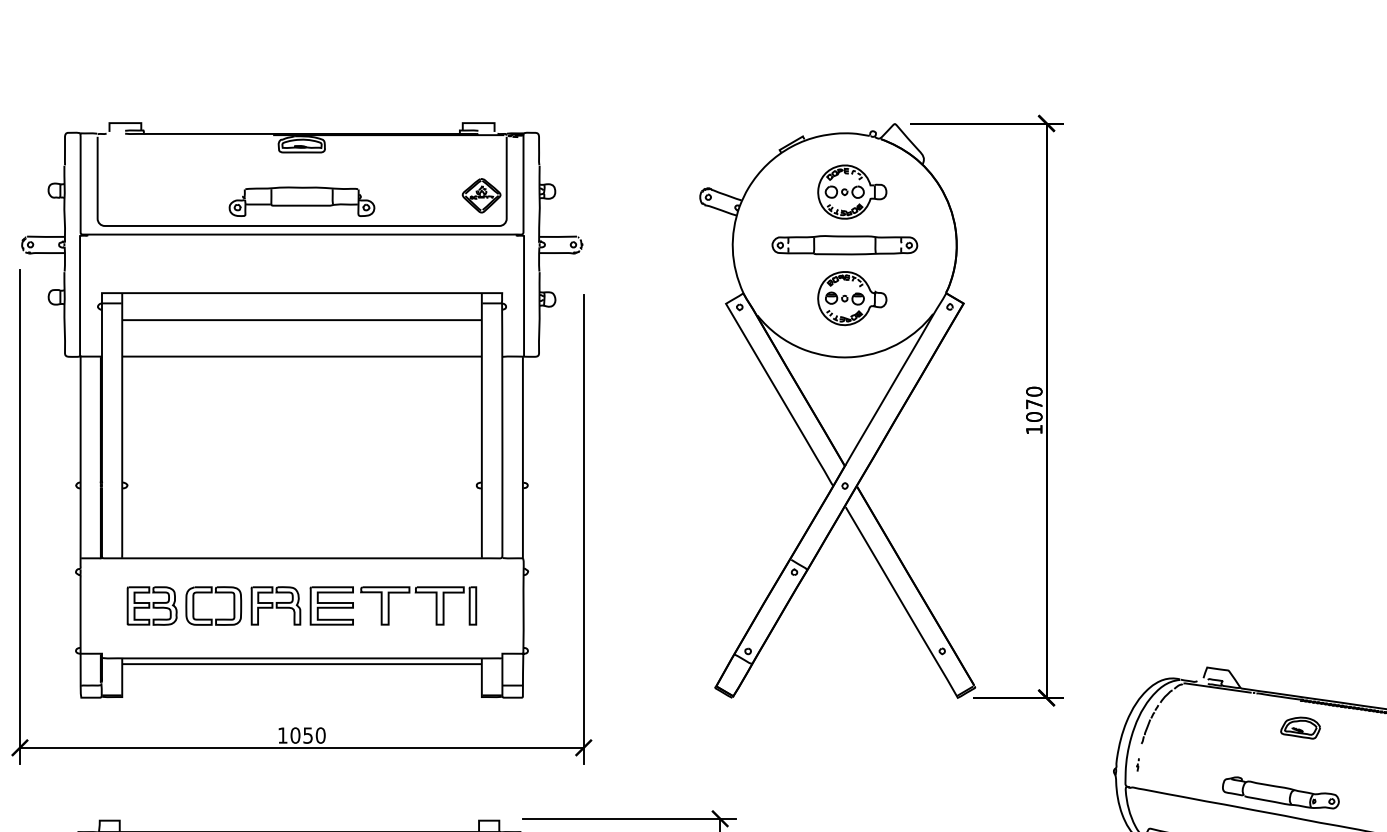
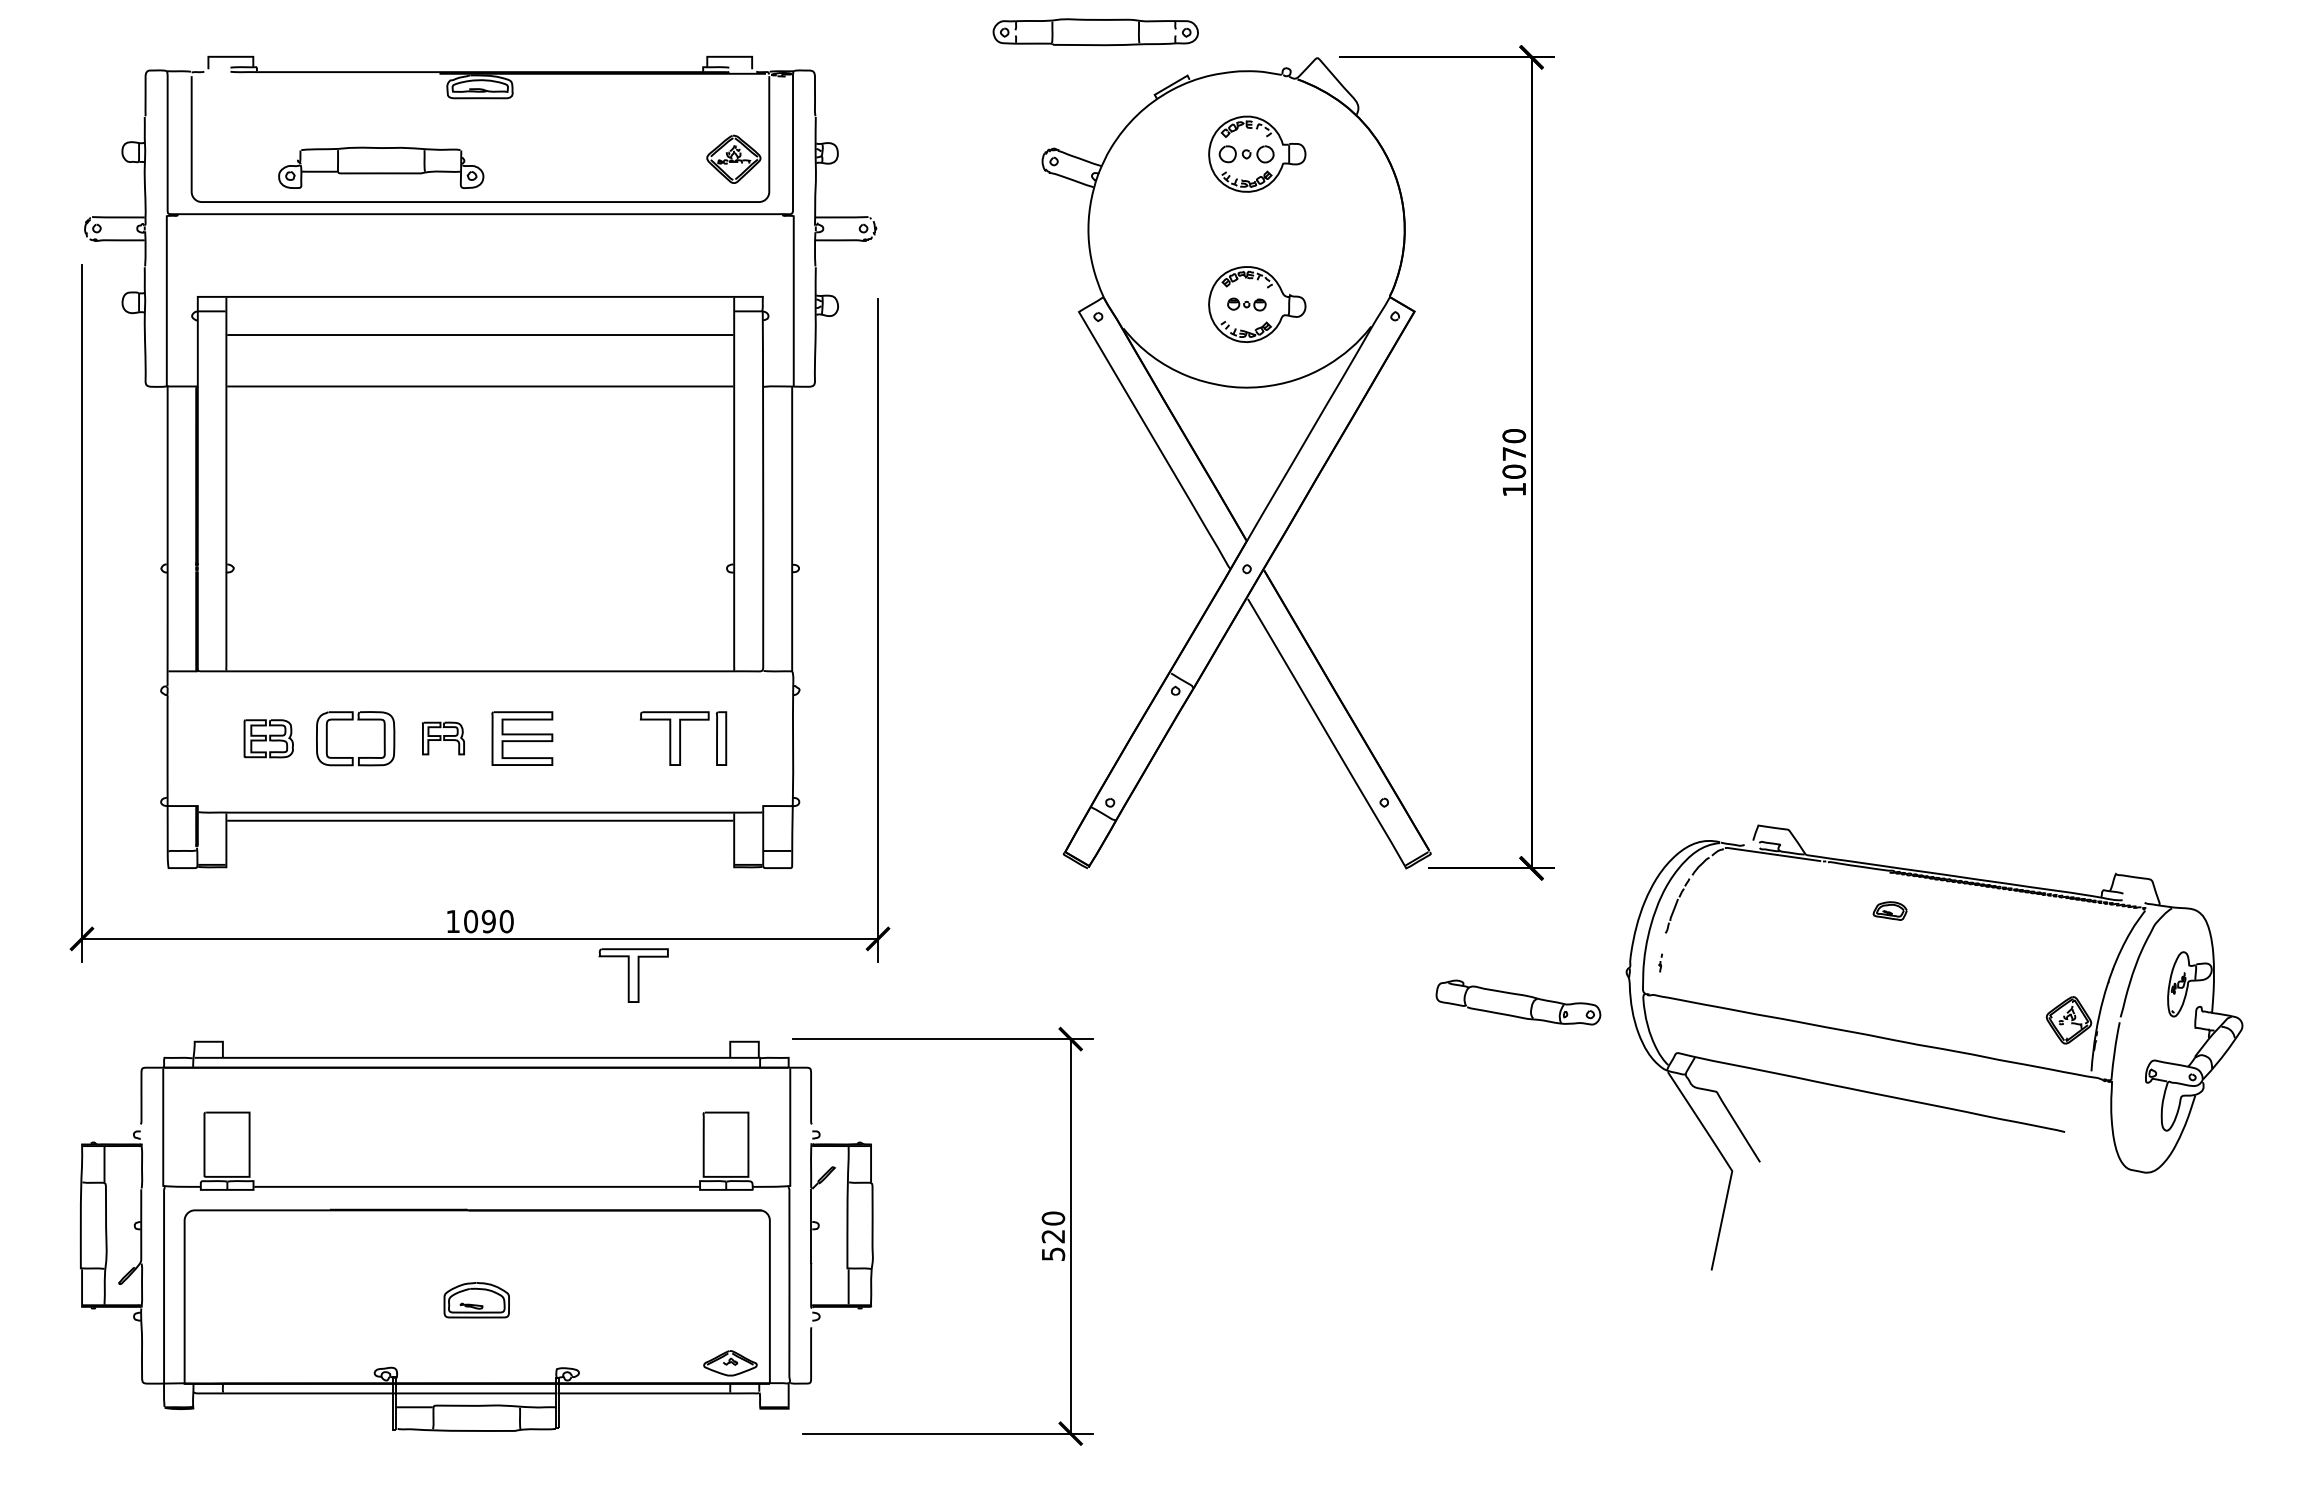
part: (302, 201) -> (381, 167), moved
part: (844, 245) -> (1095, 32), moved
part: (844, 298) -> (1246, 304), size x0.7
part: (152, 605) -> (268, 738), size x0.7
part: (275, 605) -> (443, 738), size x0.6
curve: (382, 605) -> (629, 975), moved
part: (1300, 727) -> (1889, 910), size x0.6
text: (307, 735) -> (488, 921), 1050 -> 1090
part: (1280, 792) -> (1518, 1002), moved

